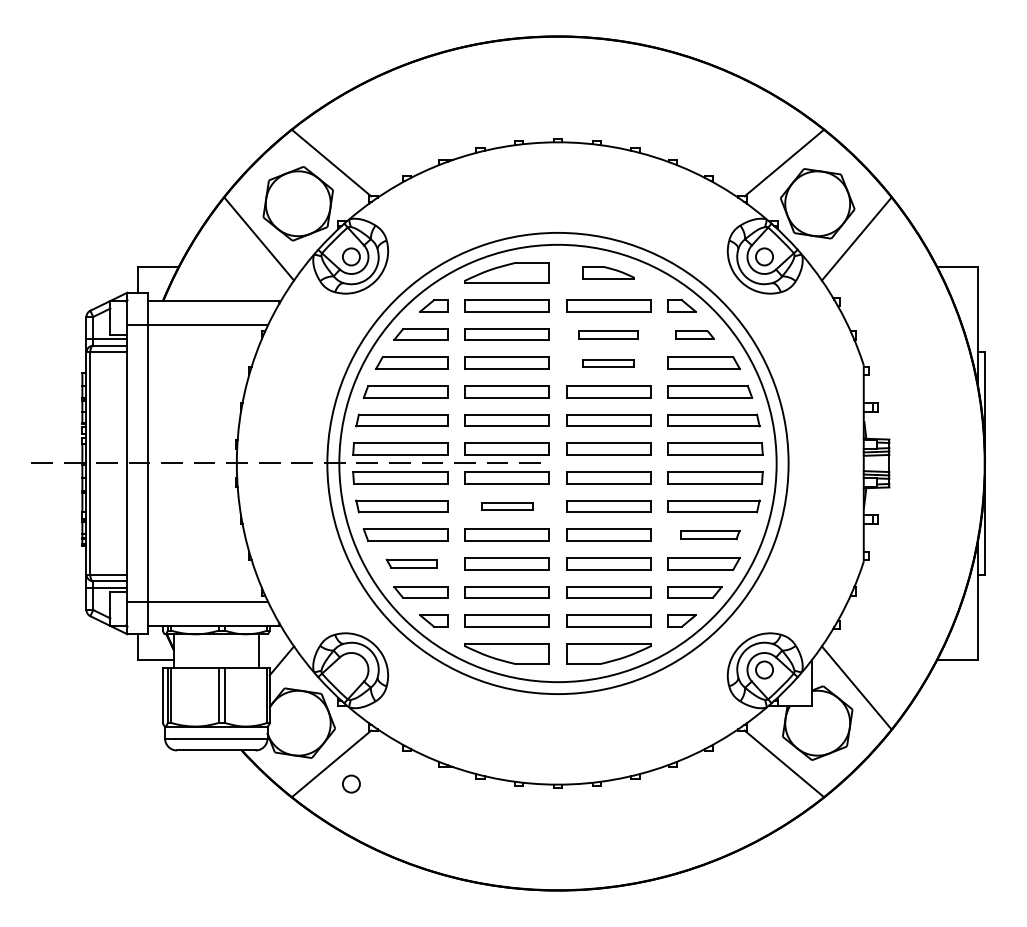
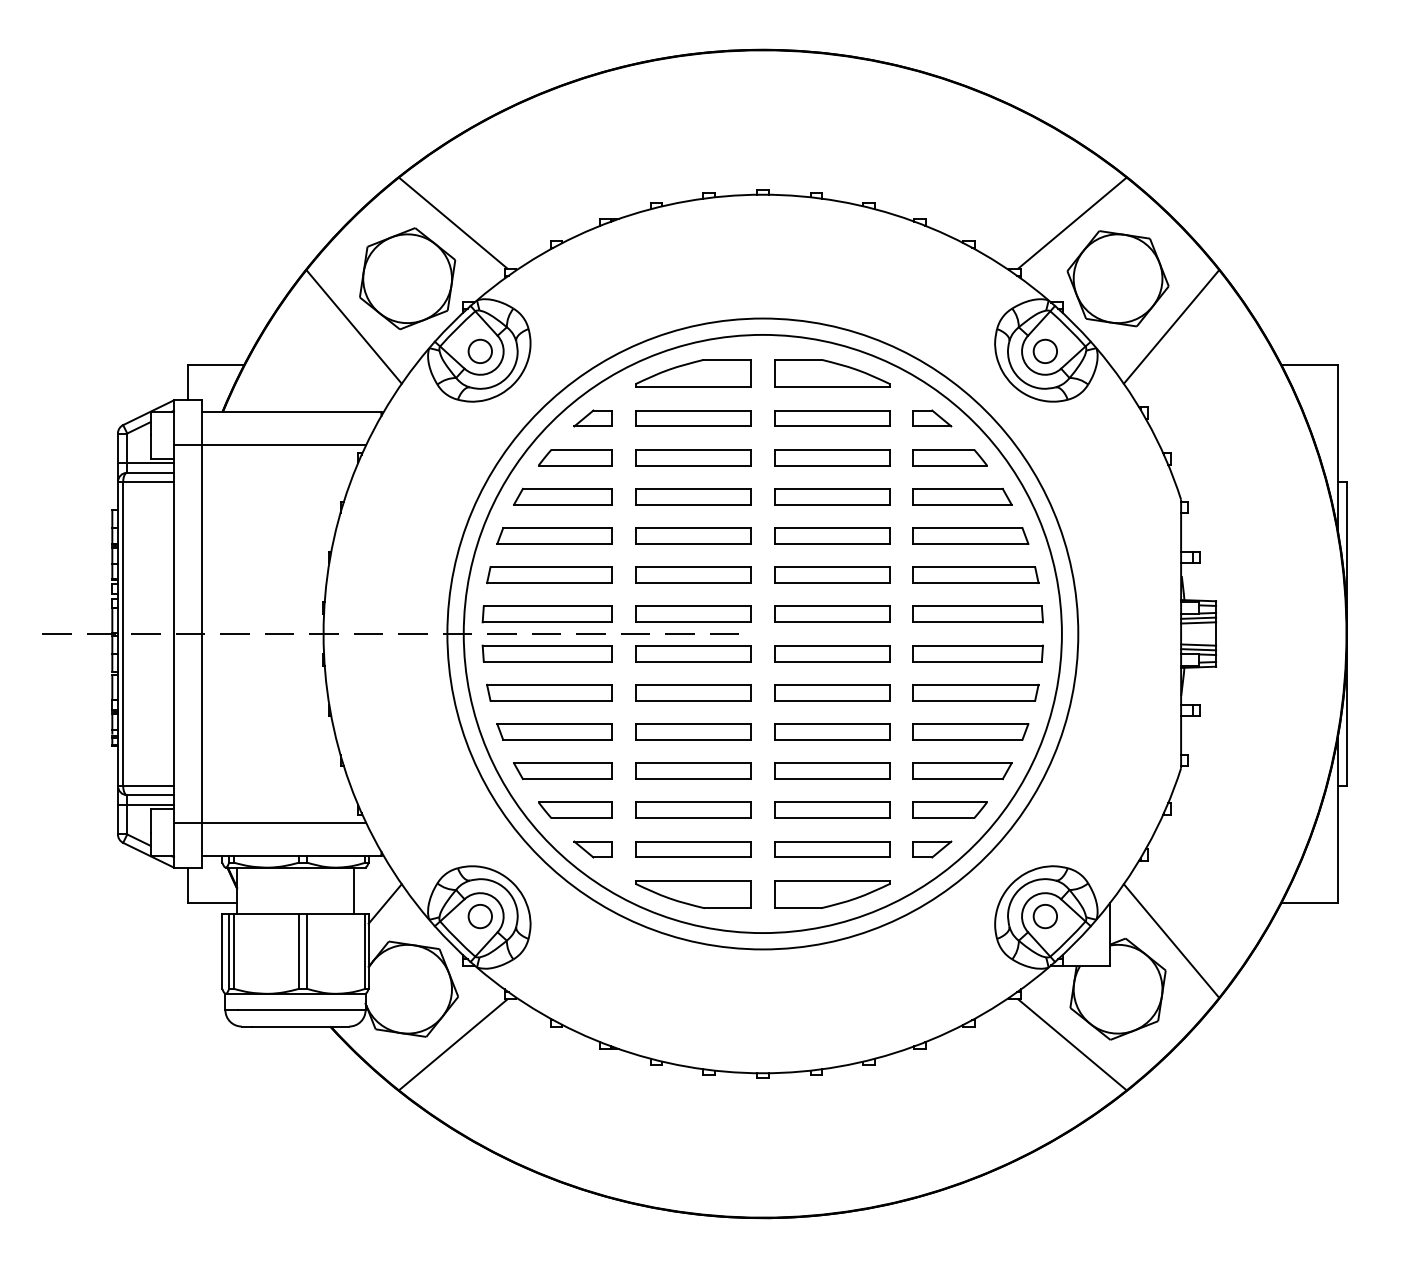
part: (608, 273) -> (832, 373), size x1.67
part: (608, 334) -> (832, 457), size x1.43
part: (694, 334) -> (949, 457), size x1.43
part: (608, 362) -> (832, 496), size x1.67
part: (507, 506) -> (693, 692), size x1.67
part: (709, 534) -> (970, 731), size x1.43
part: (411, 564) -> (562, 771), size x1.43
circle: (350, 784) -> (479, 916), moved

